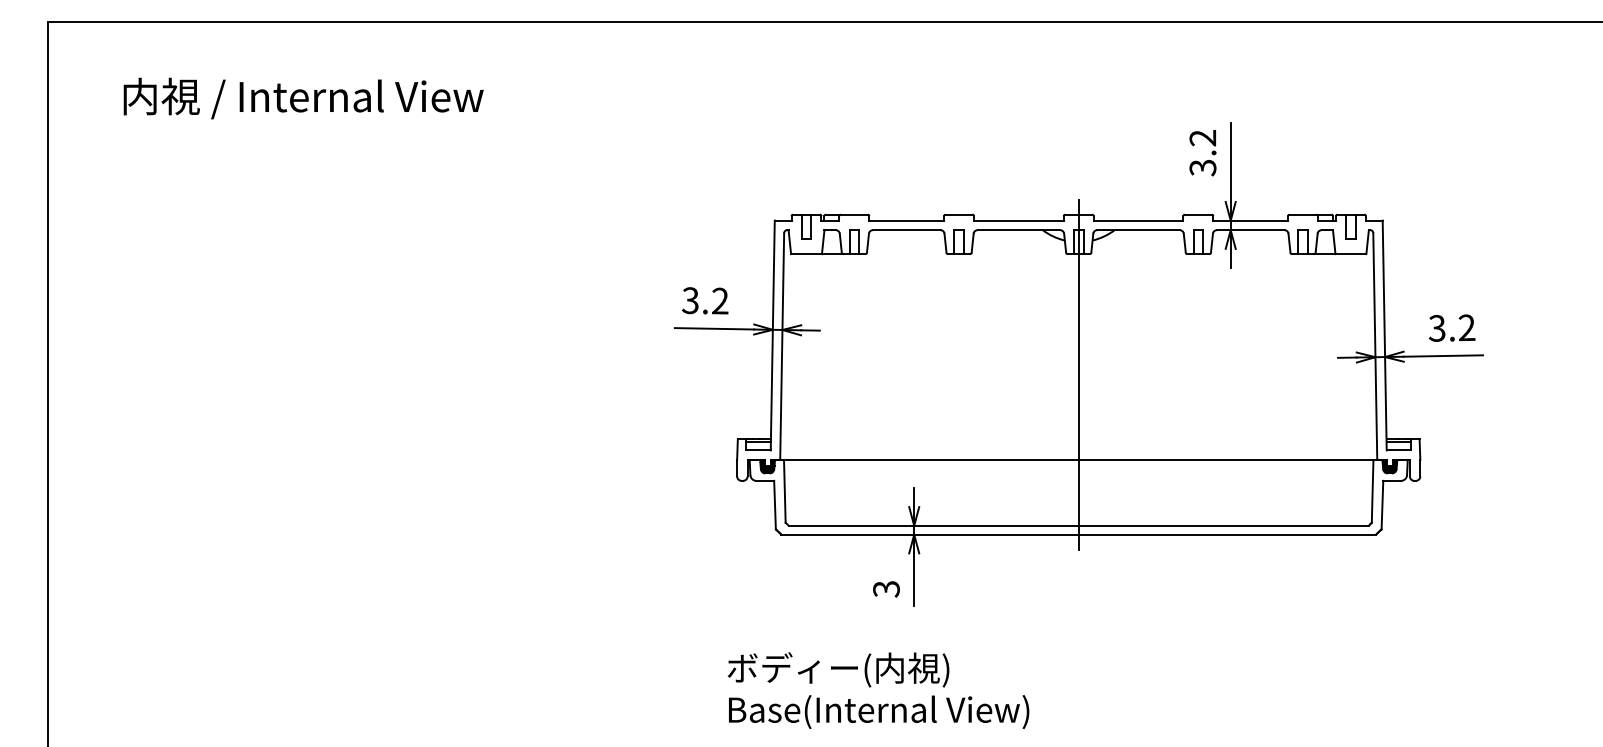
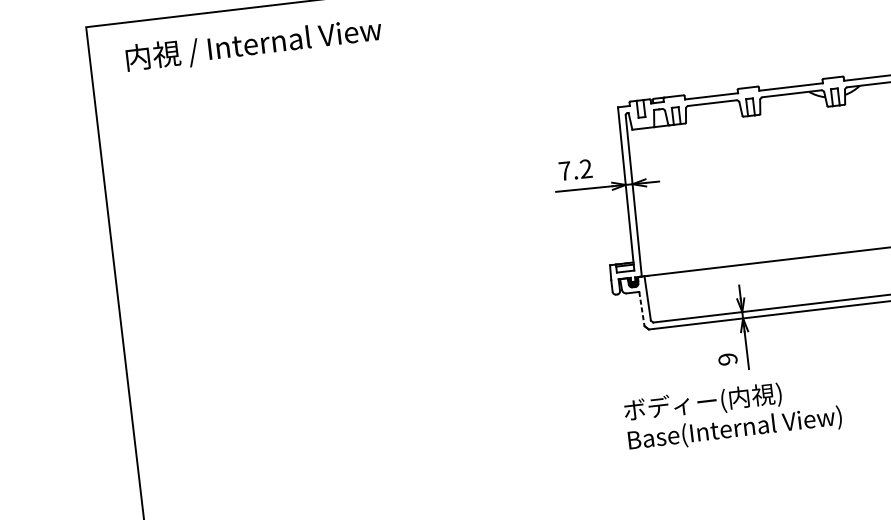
text: (303, 98) -> (253, 45), moved
text: (690, 300) -> (564, 170), 3.2 -> 7.2
line: (1078, 374) -> (846, 191), removed
line: (775, 505) -> (642, 309), solid -> dashed
text: (886, 589) -> (727, 359), 3 -> 9
text: (878, 690) -> (732, 414), moved

